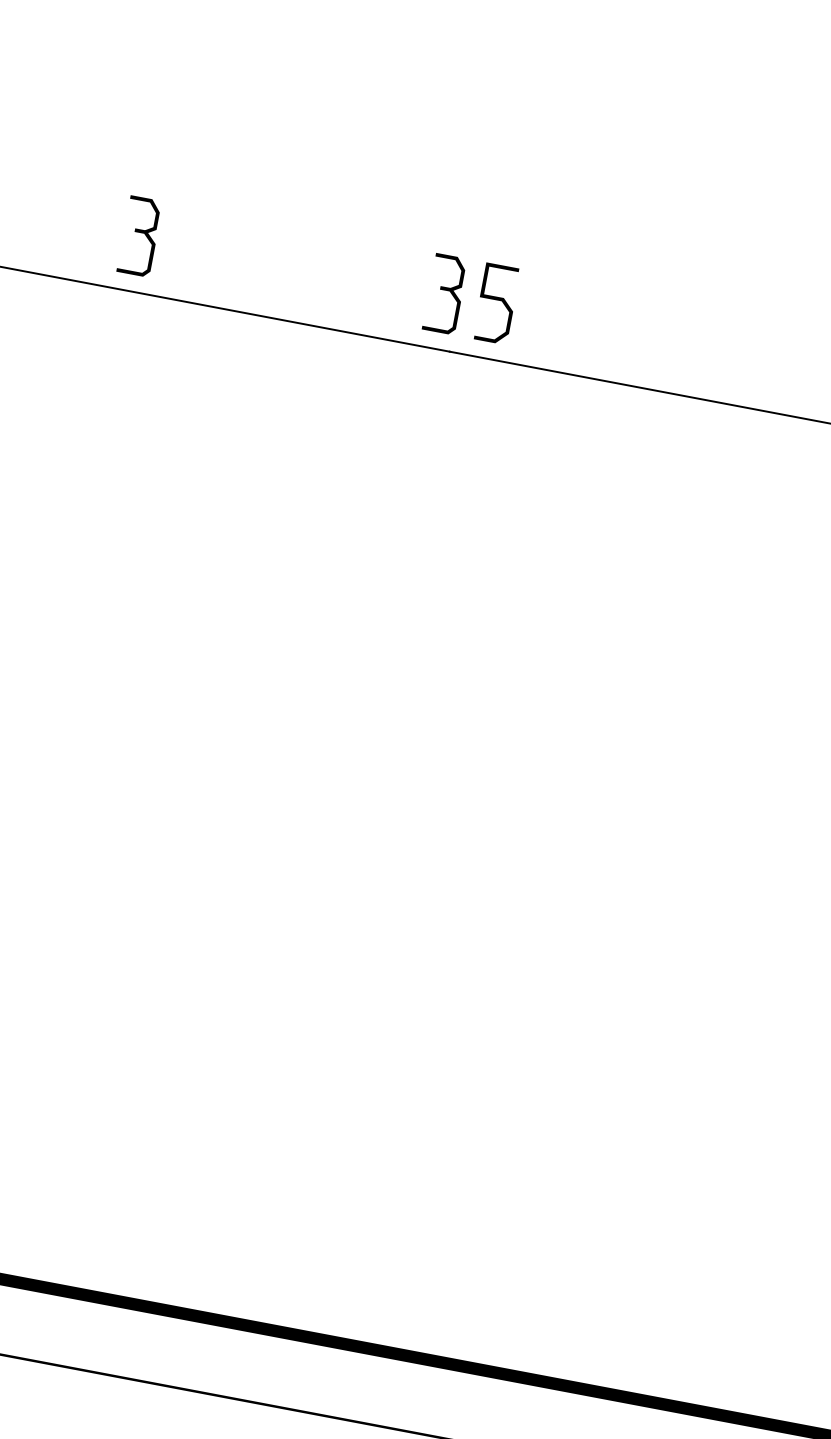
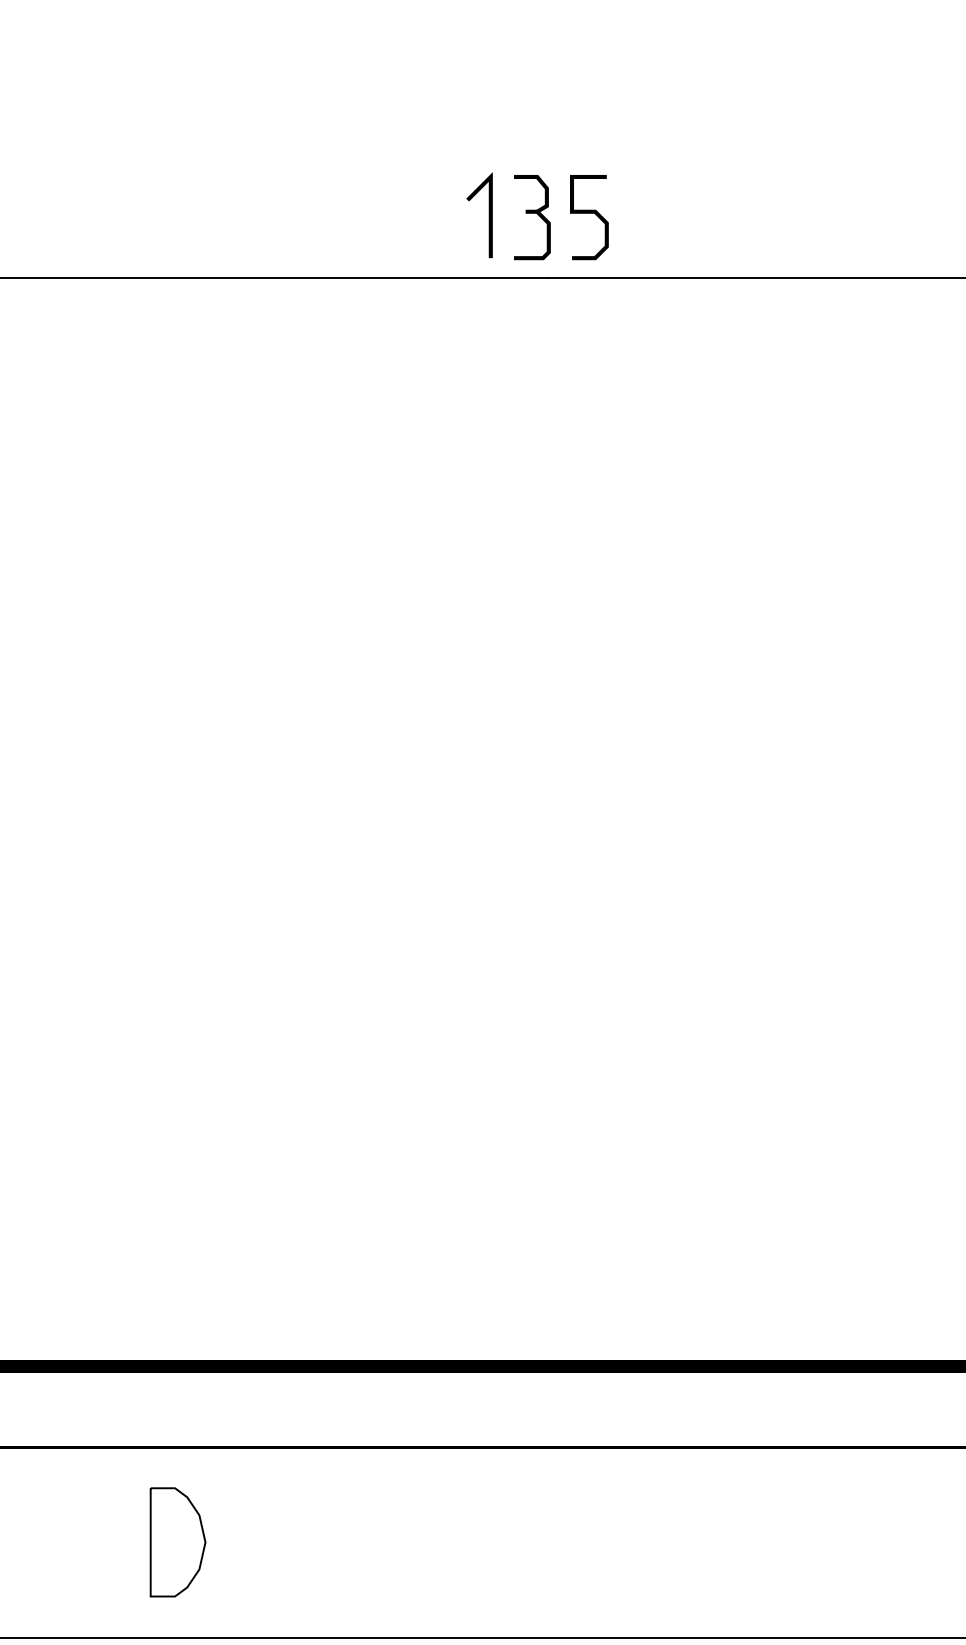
part: (140, 236) -> (192, 217), removed
line: (406, 284) -> (488, 215), added

